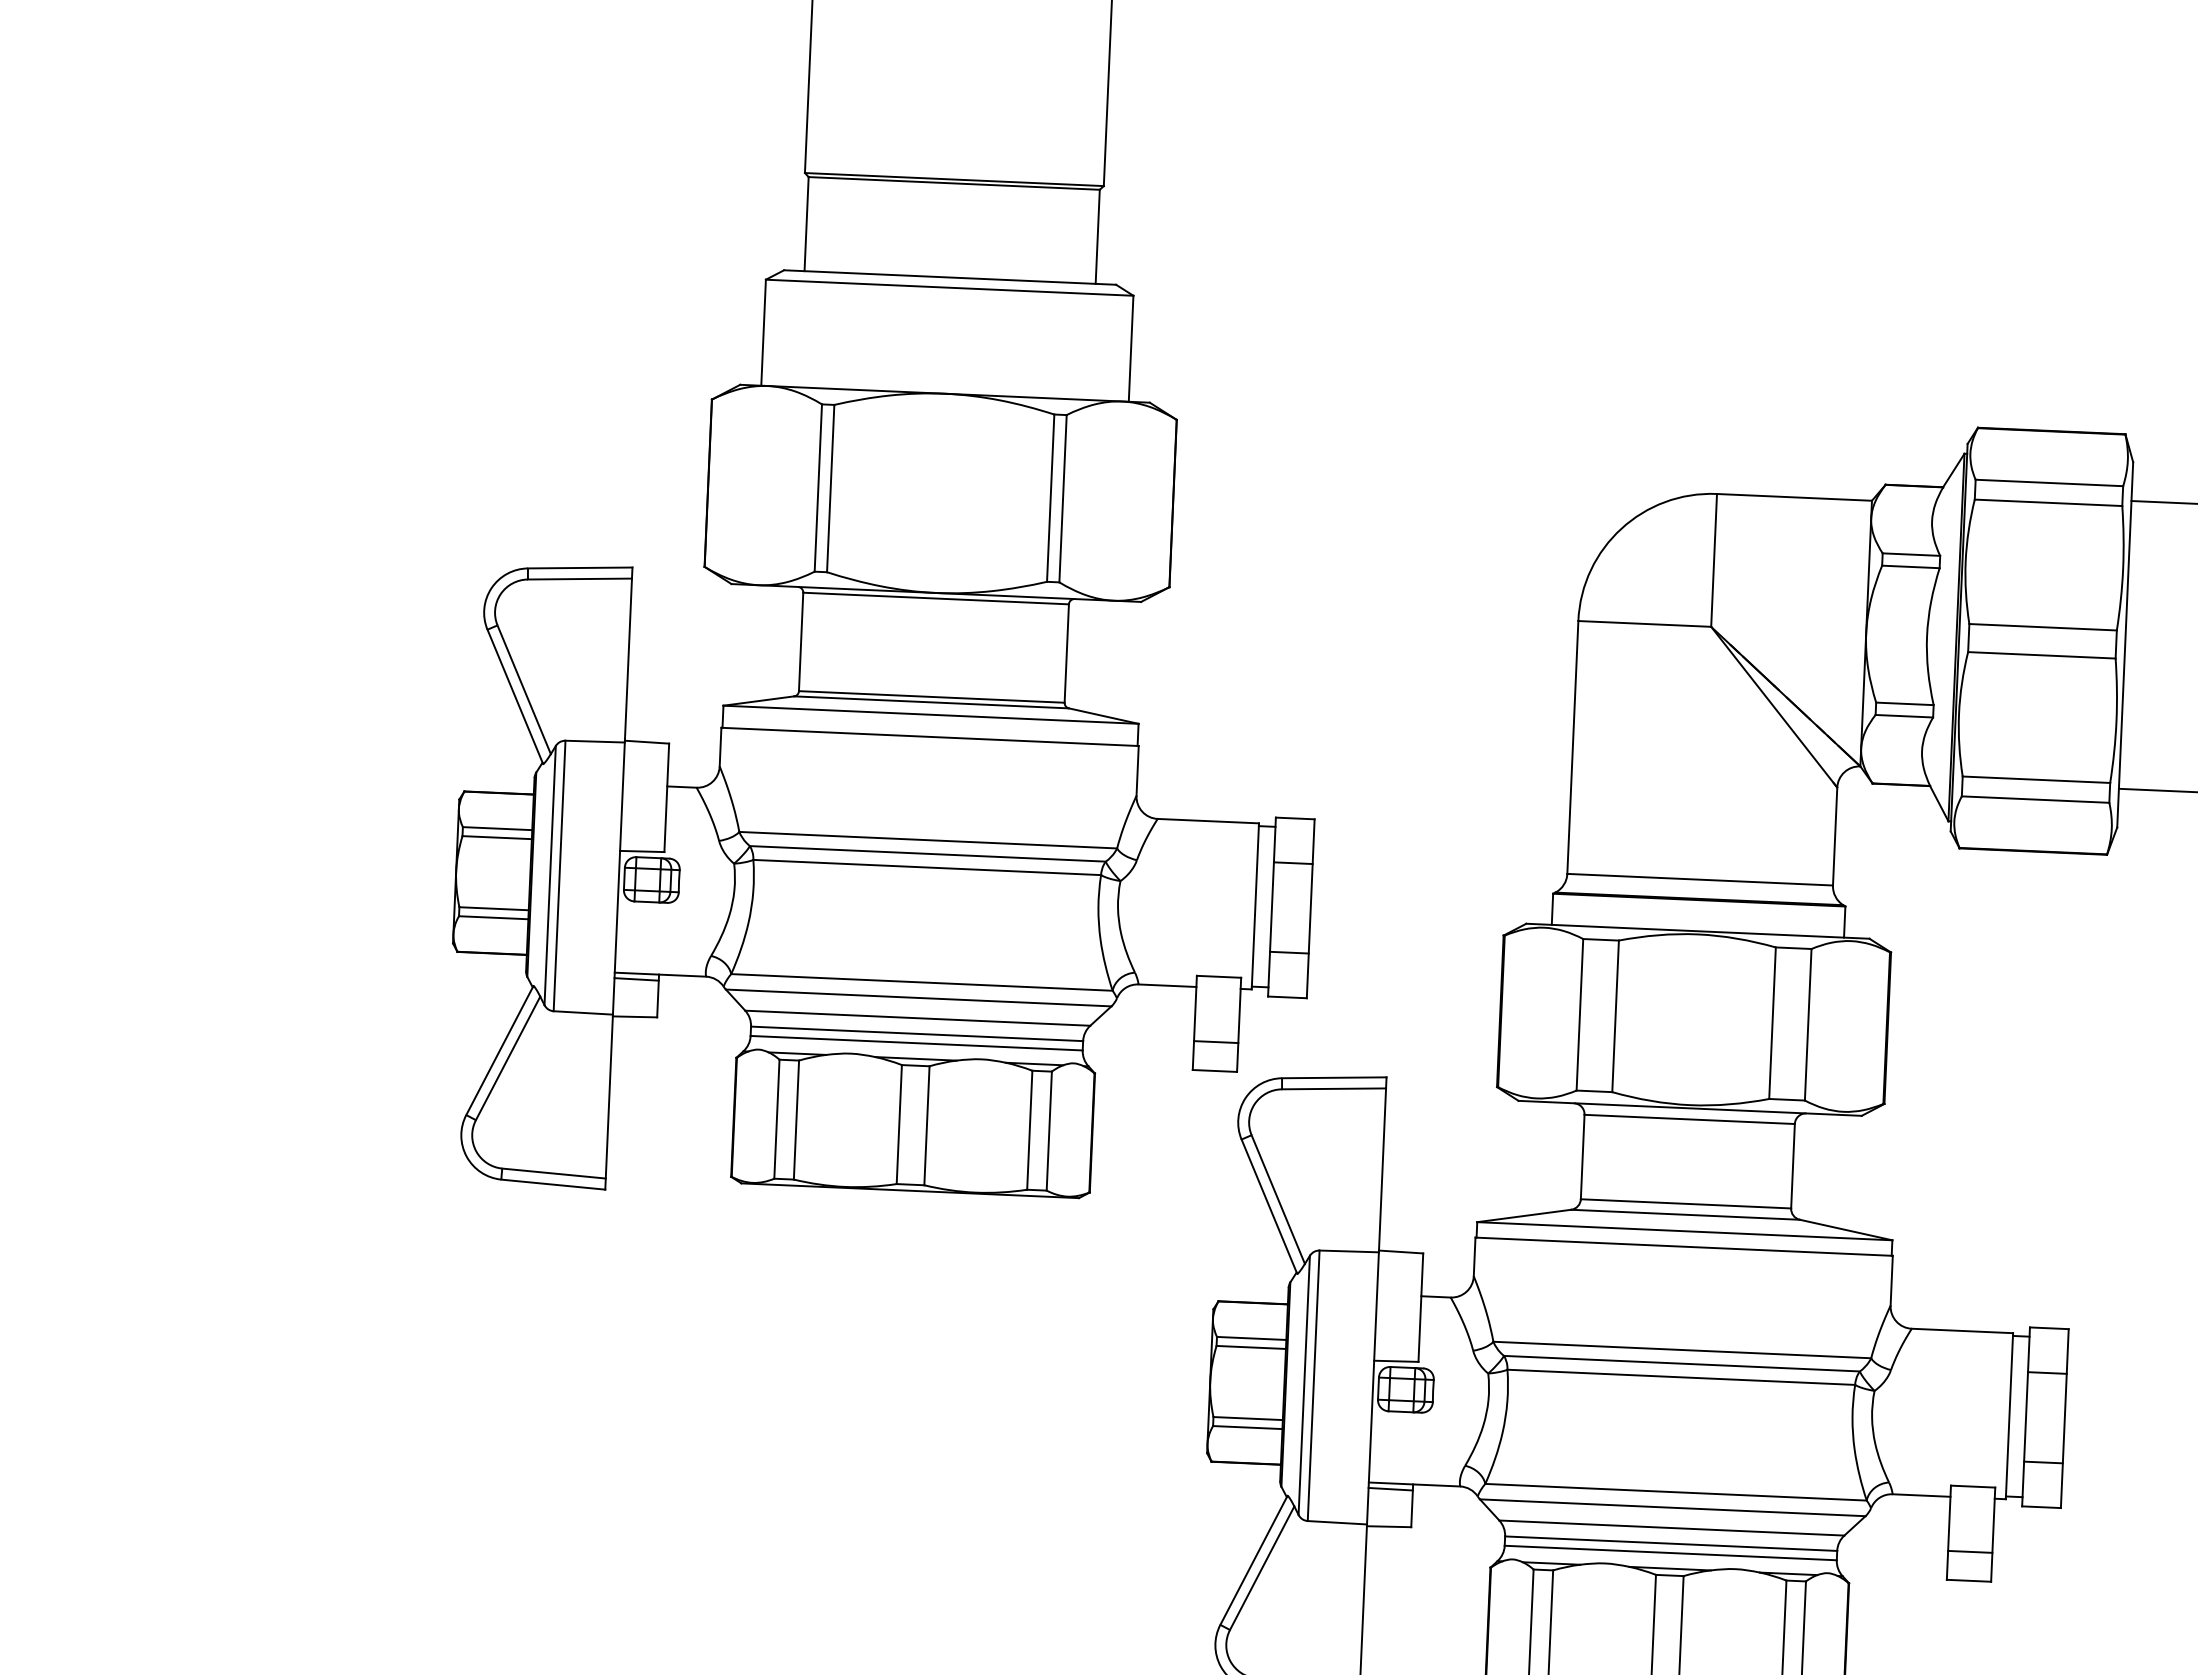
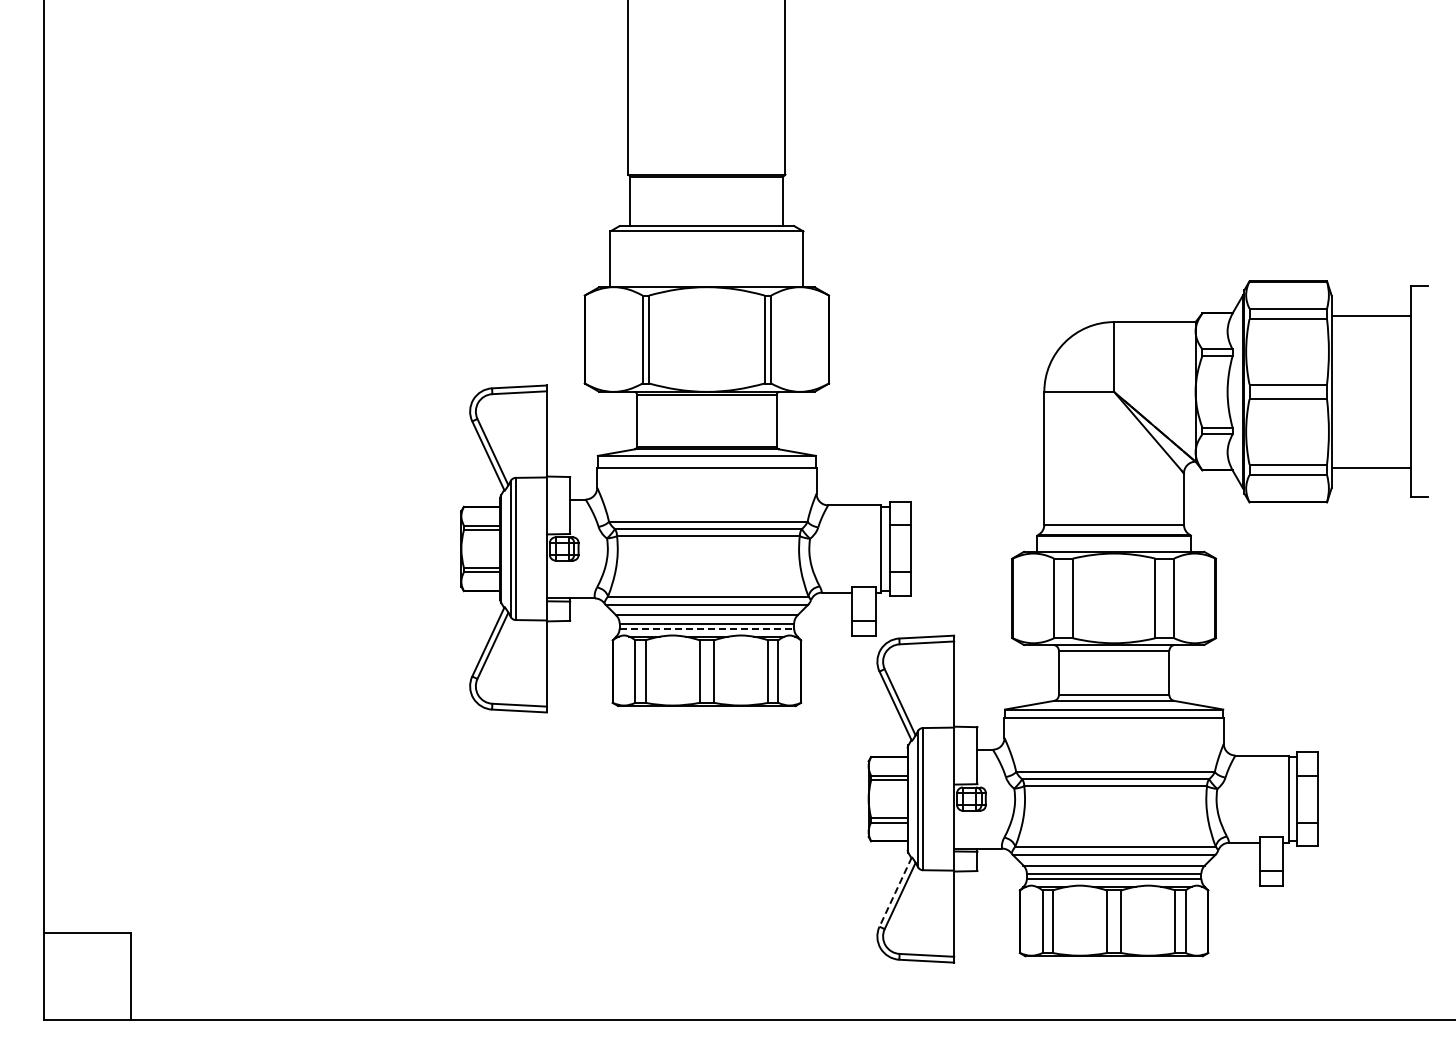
line: (917, 1043) -> (707, 628), solid -> dashed
line: (1253, 1561) -> (895, 892), solid -> dashed

